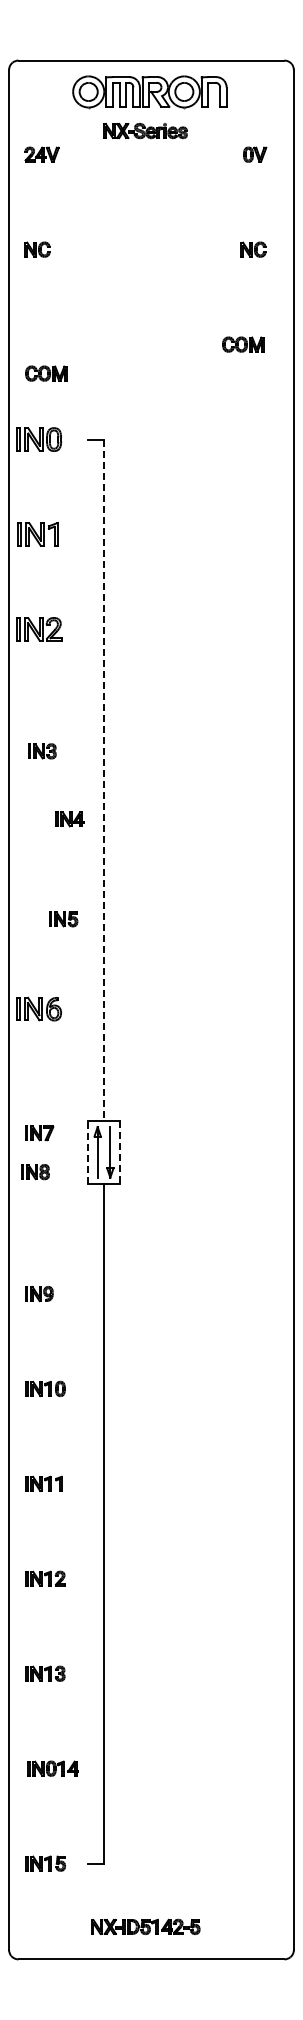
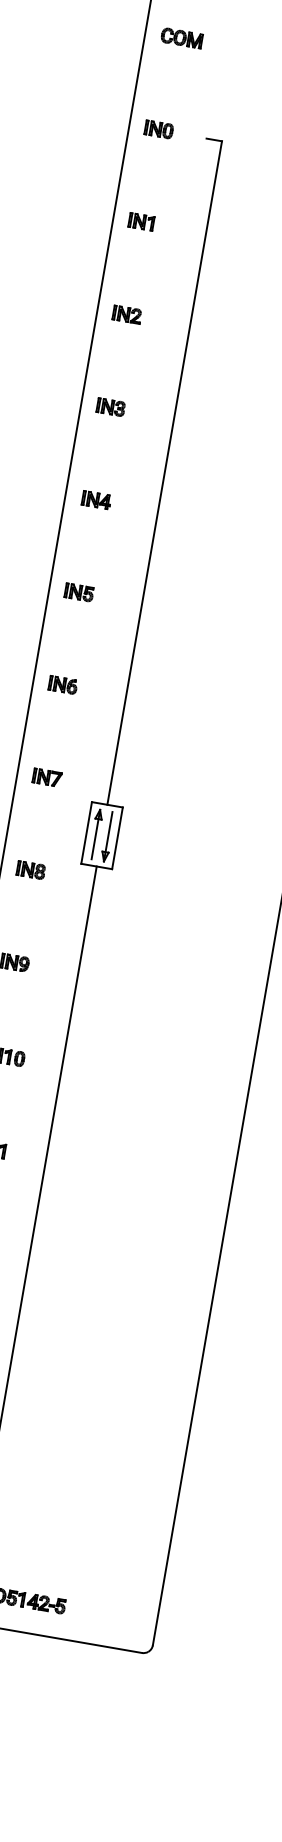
part: (46, 373) -> (182, 38), moved
part: (39, 439) -> (159, 129), size x0.62
part: (37, 534) -> (141, 221), size x0.62
part: (39, 629) -> (127, 314), size x0.62
part: (42, 751) -> (111, 407), moved
line: (104, 781) -> (164, 474), dashed -> solid
part: (69, 819) -> (96, 500), moved
part: (63, 919) -> (79, 592), moved
part: (39, 1009) -> (63, 685), size x0.62
part: (39, 1133) -> (47, 778), moved
line: (88, 1152) -> (86, 833), dashed -> solid
line: (119, 1152) -> (117, 838), dashed -> solid
part: (35, 1172) -> (31, 870), moved

